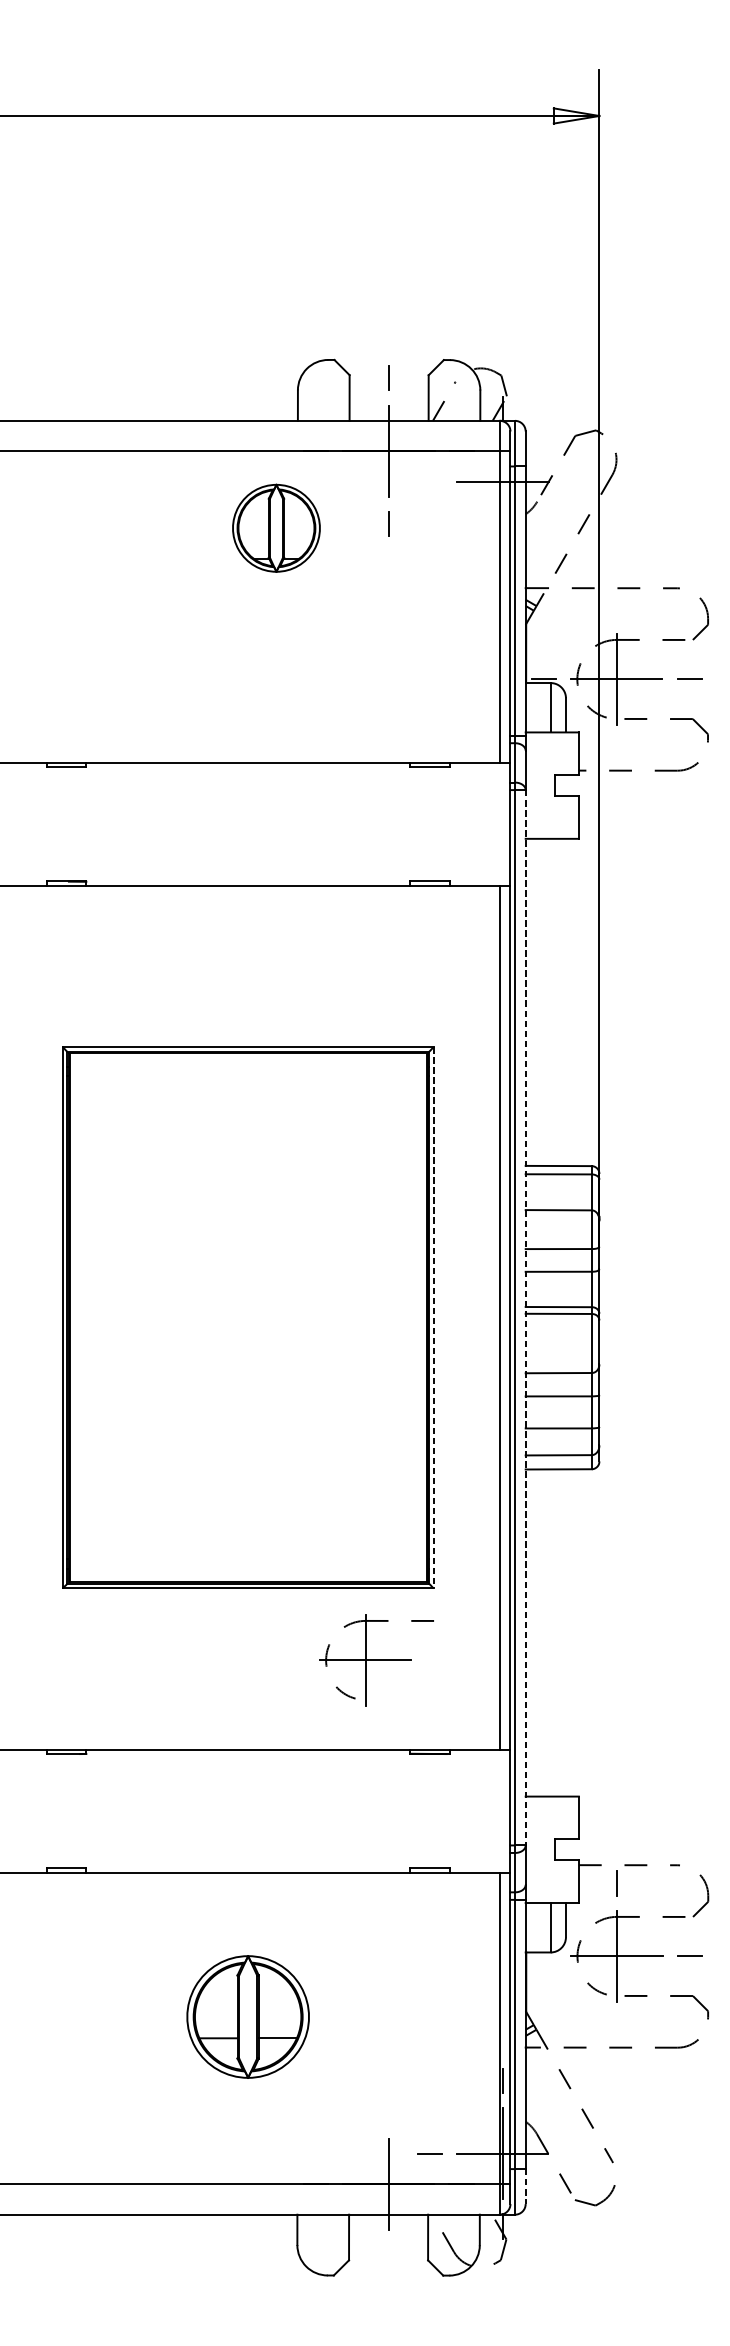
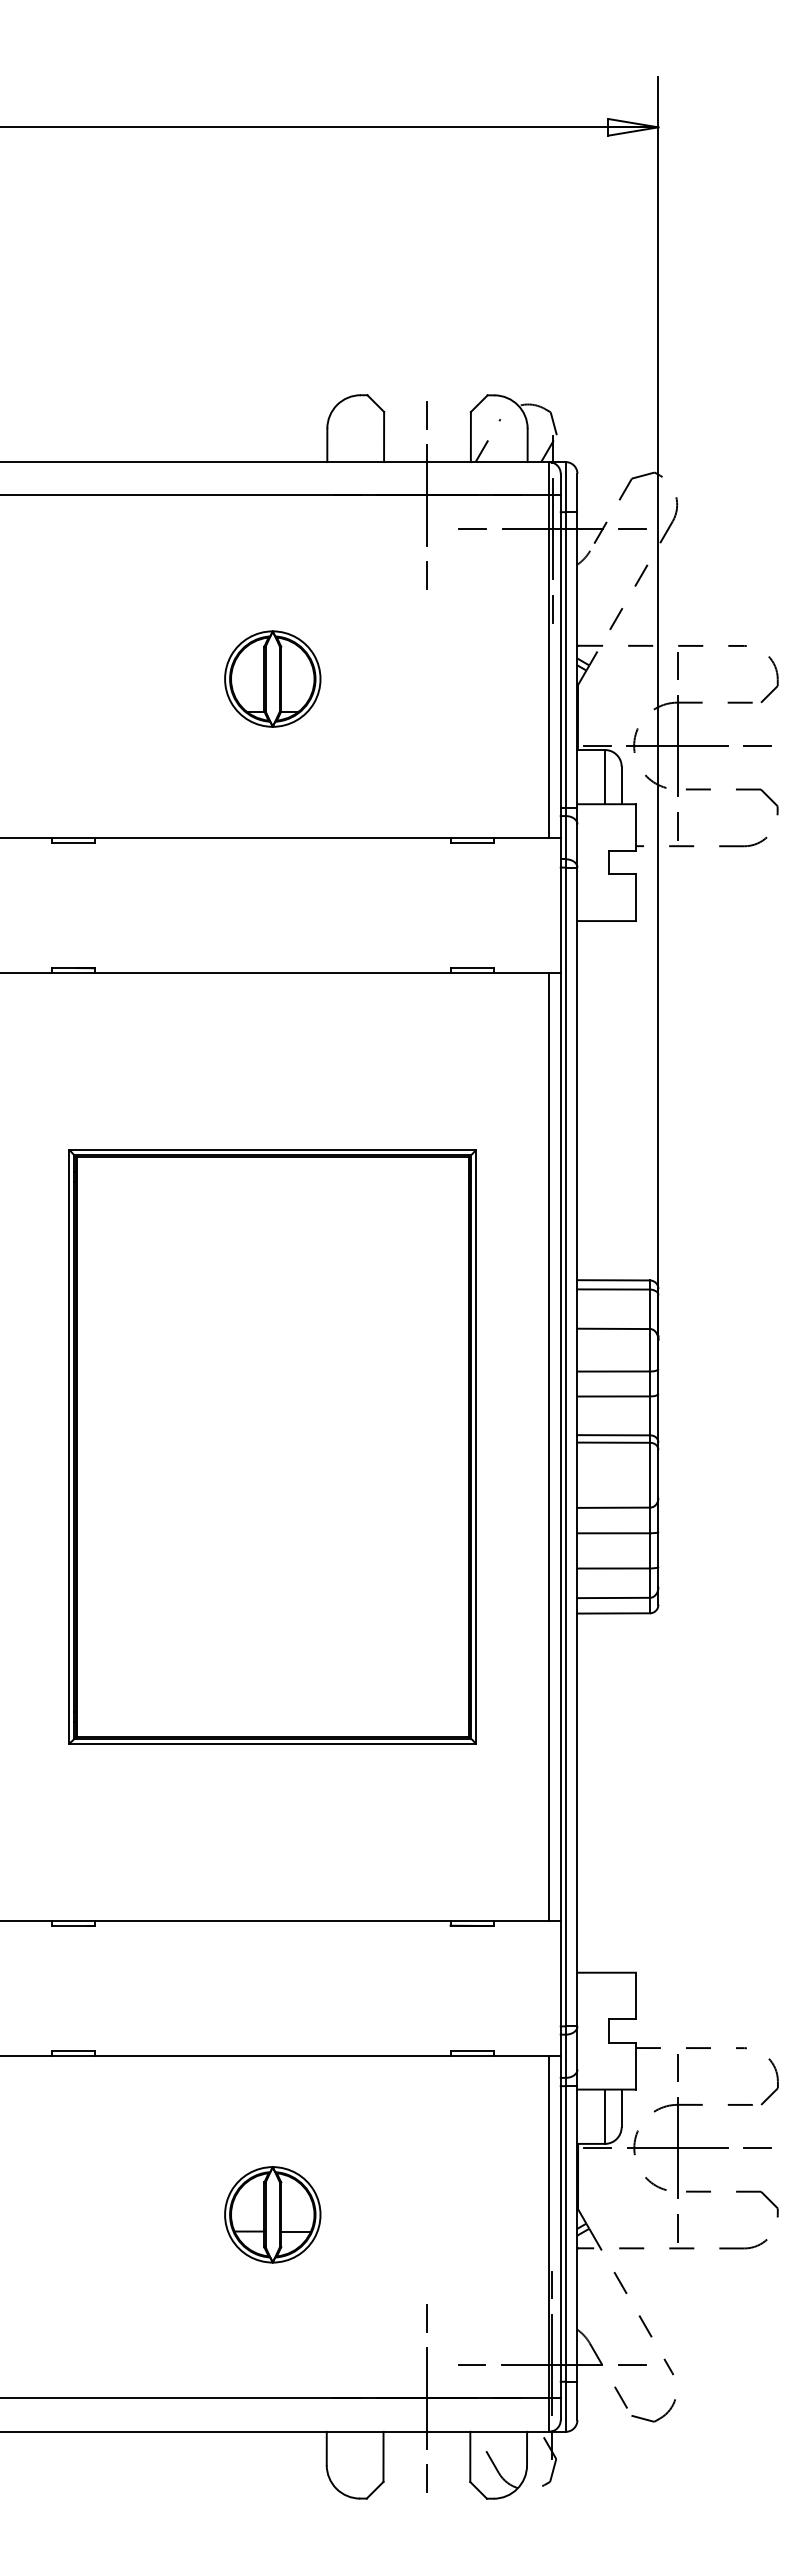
line: (430, 482) -> (472, 529), added
line: (502, 482) -> (552, 529), added
line: (575, 482) -> (632, 529), added
part: (276, 527) -> (272, 678), moved
line: (502, 554) -> (552, 608), added
line: (616, 606) -> (677, 665), added
line: (616, 751) -> (677, 825), added
line: (433, 1318) -> (476, 1447), dashed -> solid
line: (525, 1318) -> (577, 1447), dashed -> solid
part: (376, 1659) -> (413, 1822), removed
line: (543, 1956) -> (597, 2148), added
part: (247, 2016) -> (272, 2214), size x0.71
line: (616, 2029) -> (677, 2228), added
line: (388, 2111) -> (426, 2318), added
line: (575, 2154) -> (632, 2365), added
line: (525, 2187) -> (577, 2401), dashed -> solid
line: (388, 2257) -> (426, 2478), added

